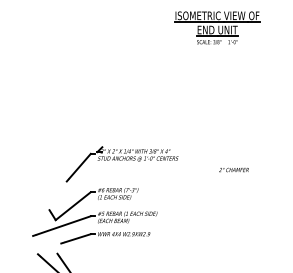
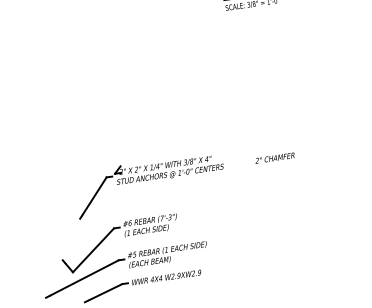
text: (233, 169) -> (274, 157), moved

